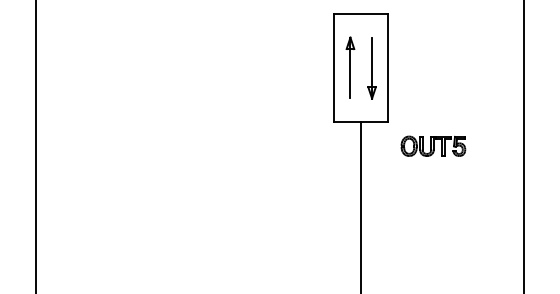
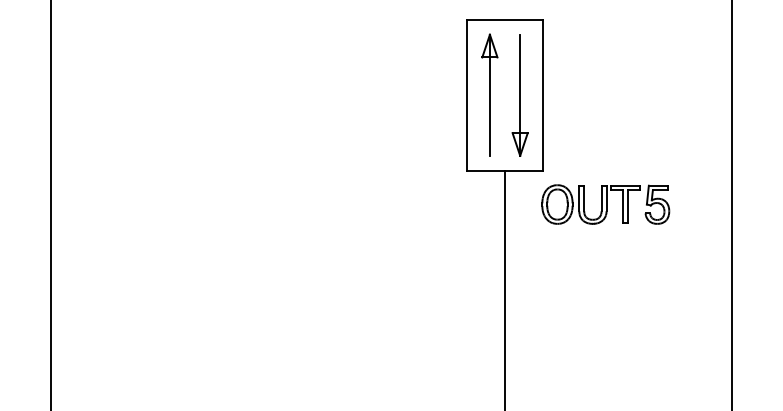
part: (350, 67) -> (489, 94), size x1.43
part: (371, 68) -> (519, 95), size x1.43
part: (433, 146) -> (605, 204), size x1.43

